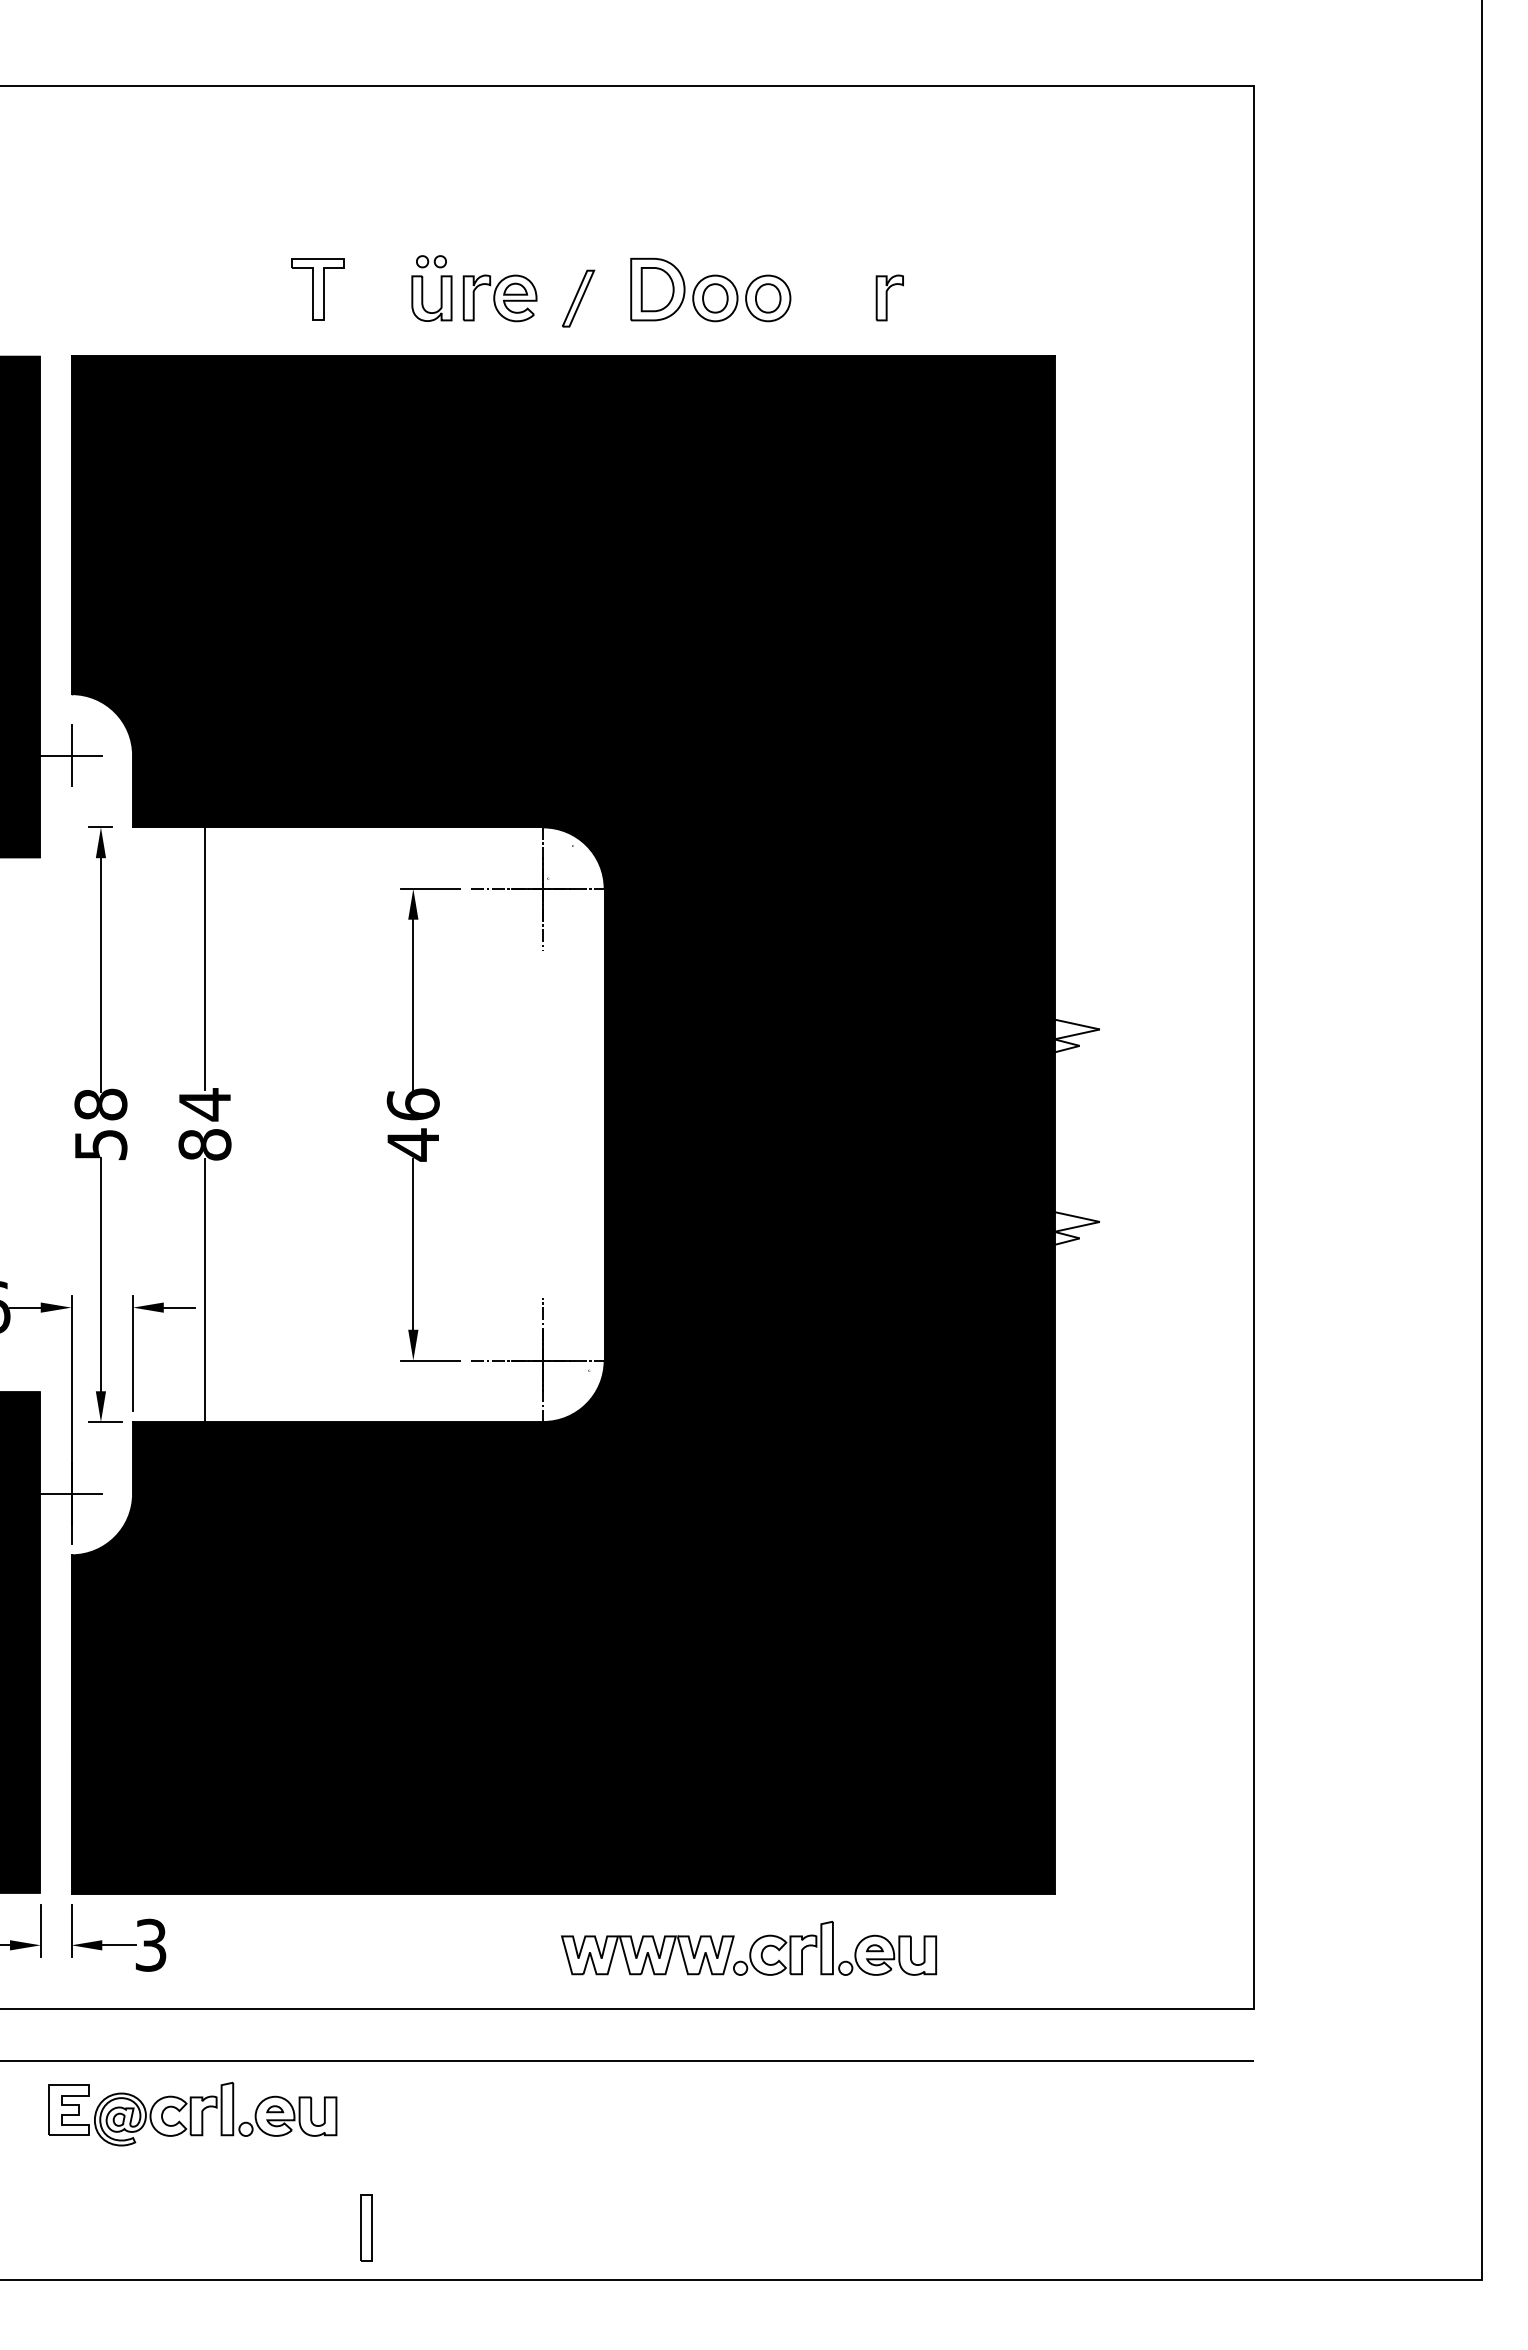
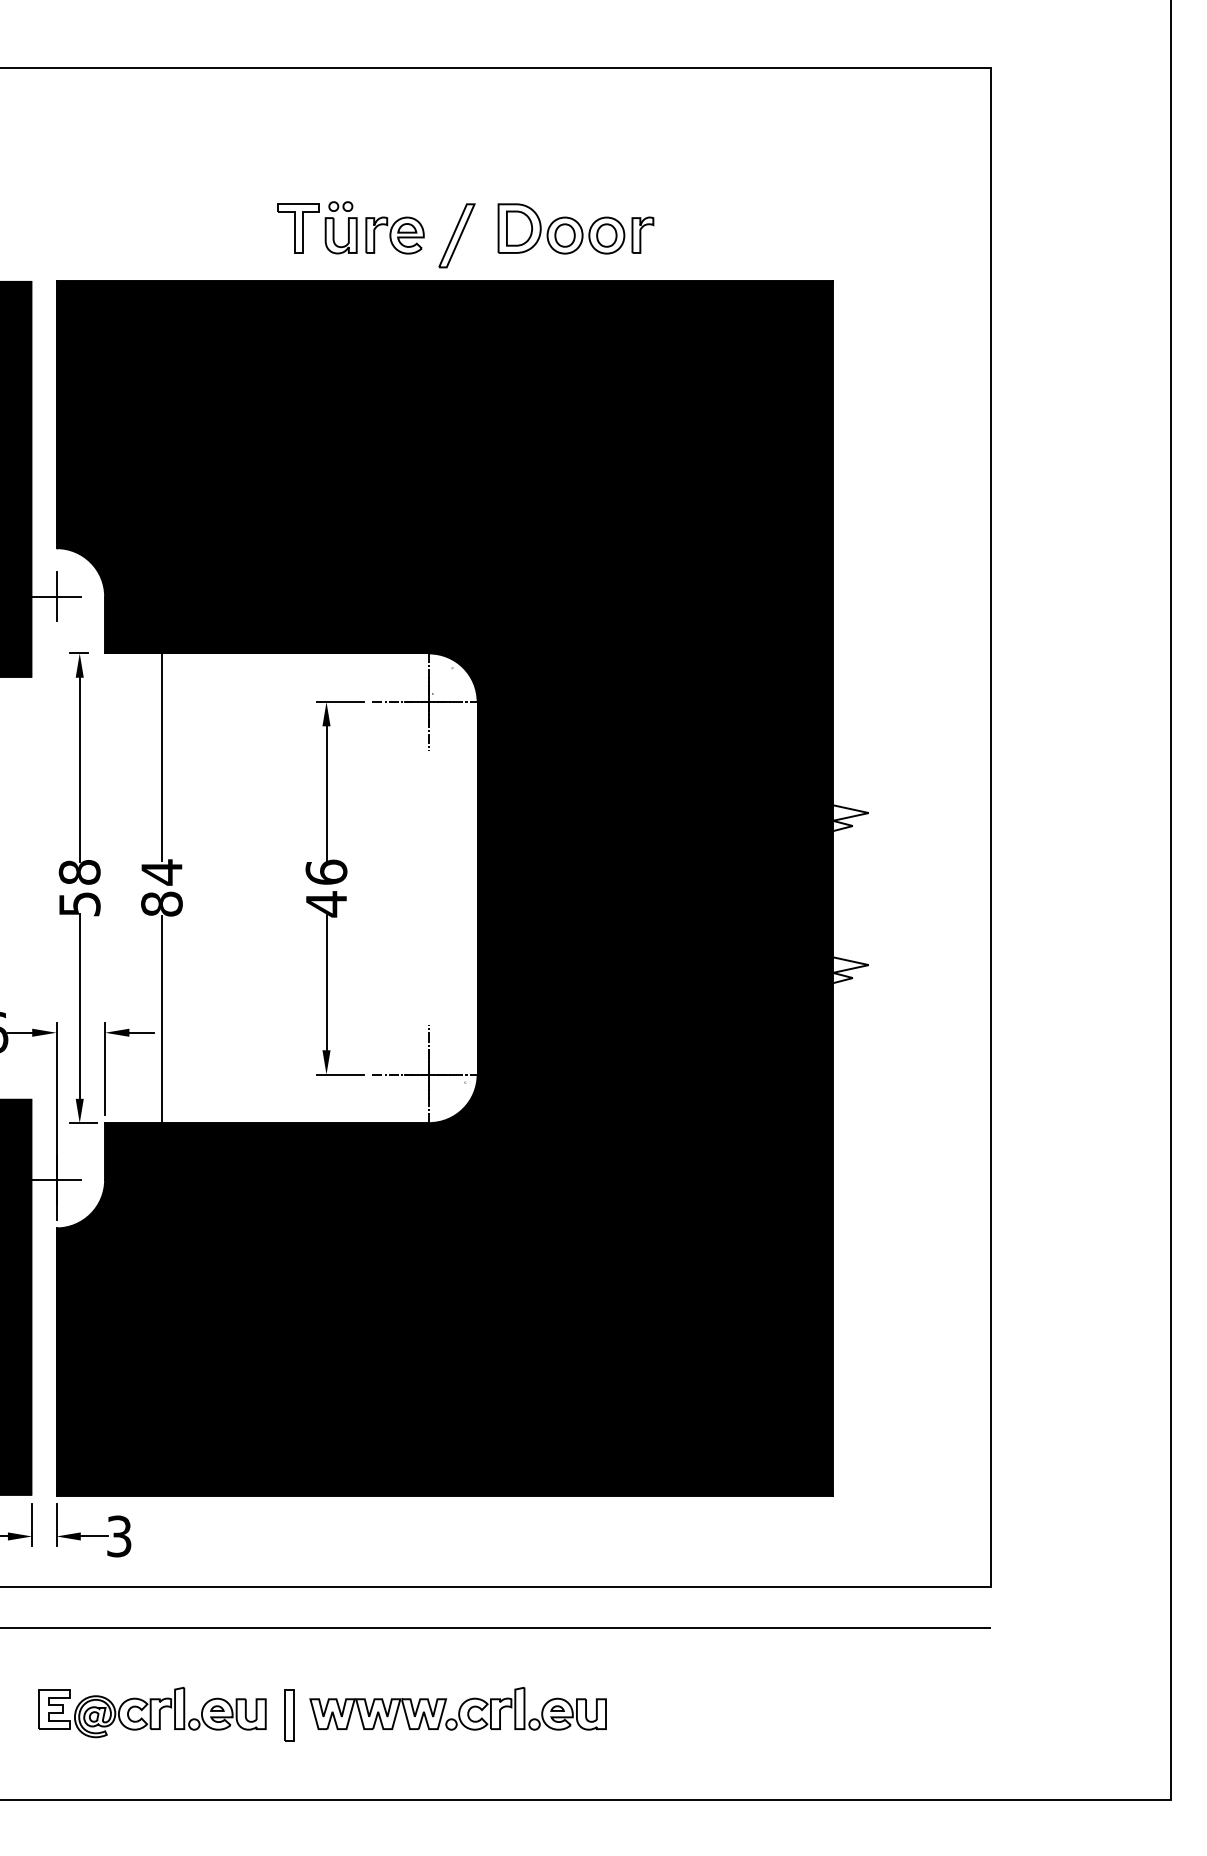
part: (317, 289) -> (298, 228), moved
part: (889, 297) -> (642, 234), moved
part: (578, 298) -> (456, 235), size x1.43
part: (749, 1947) -> (458, 1708), moved
part: (192, 2113) -> (152, 1711), moved
part: (366, 2227) -> (289, 1715), moved

